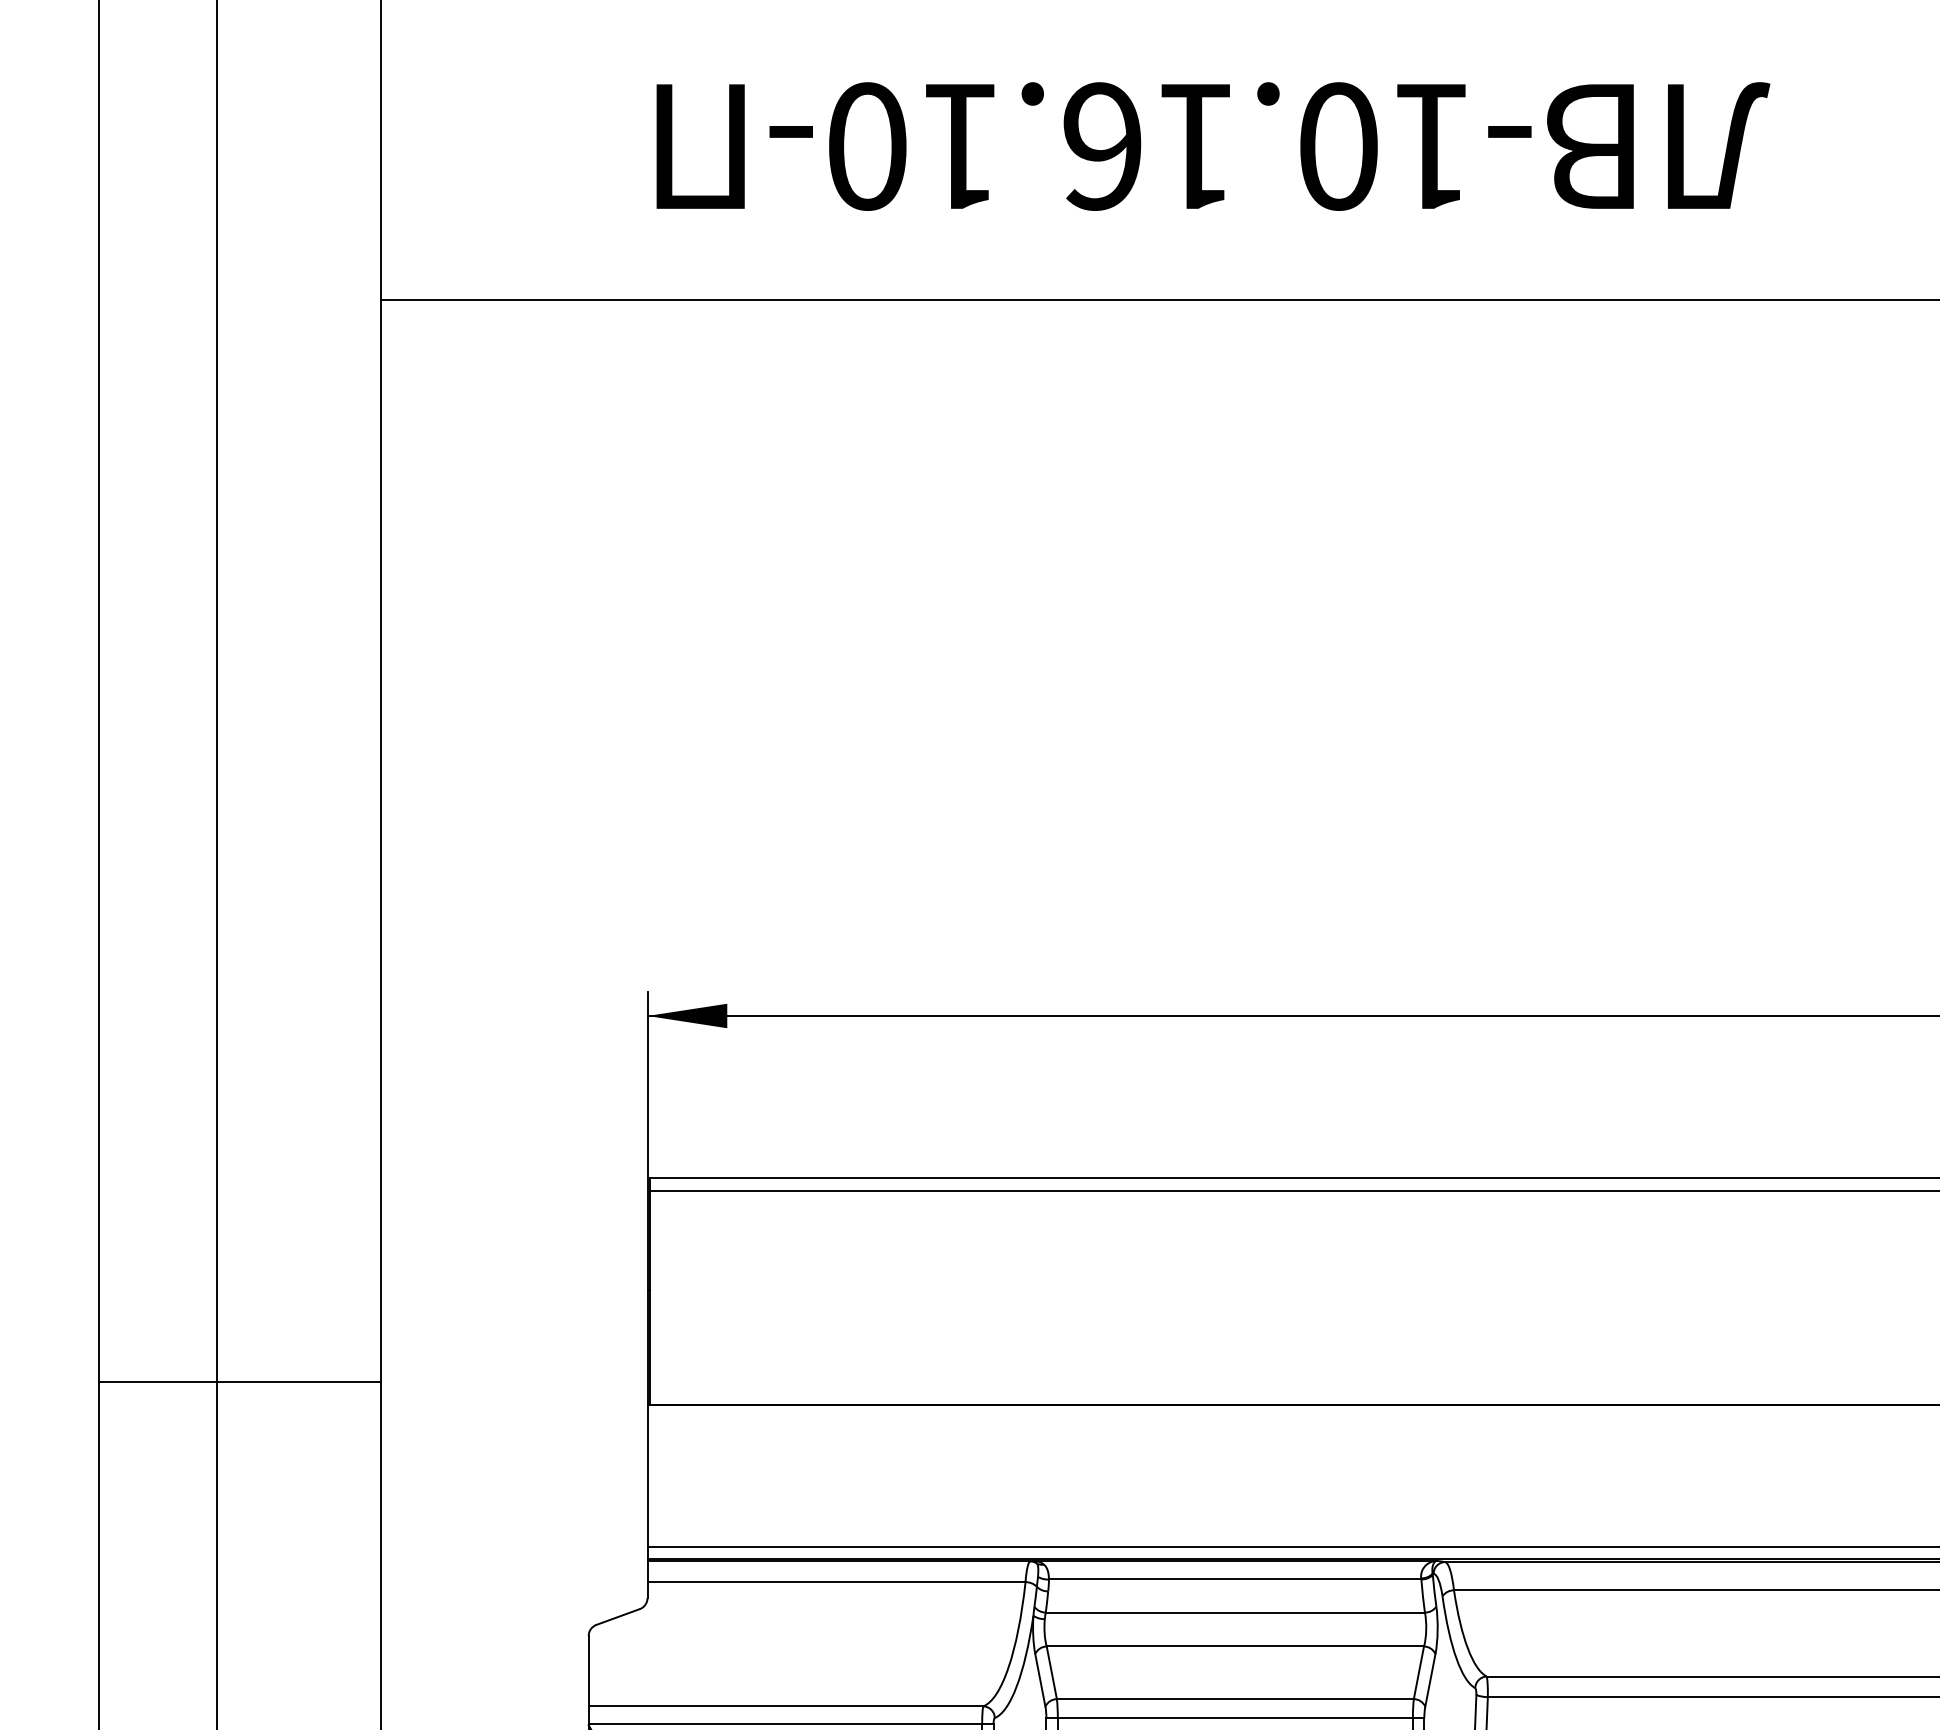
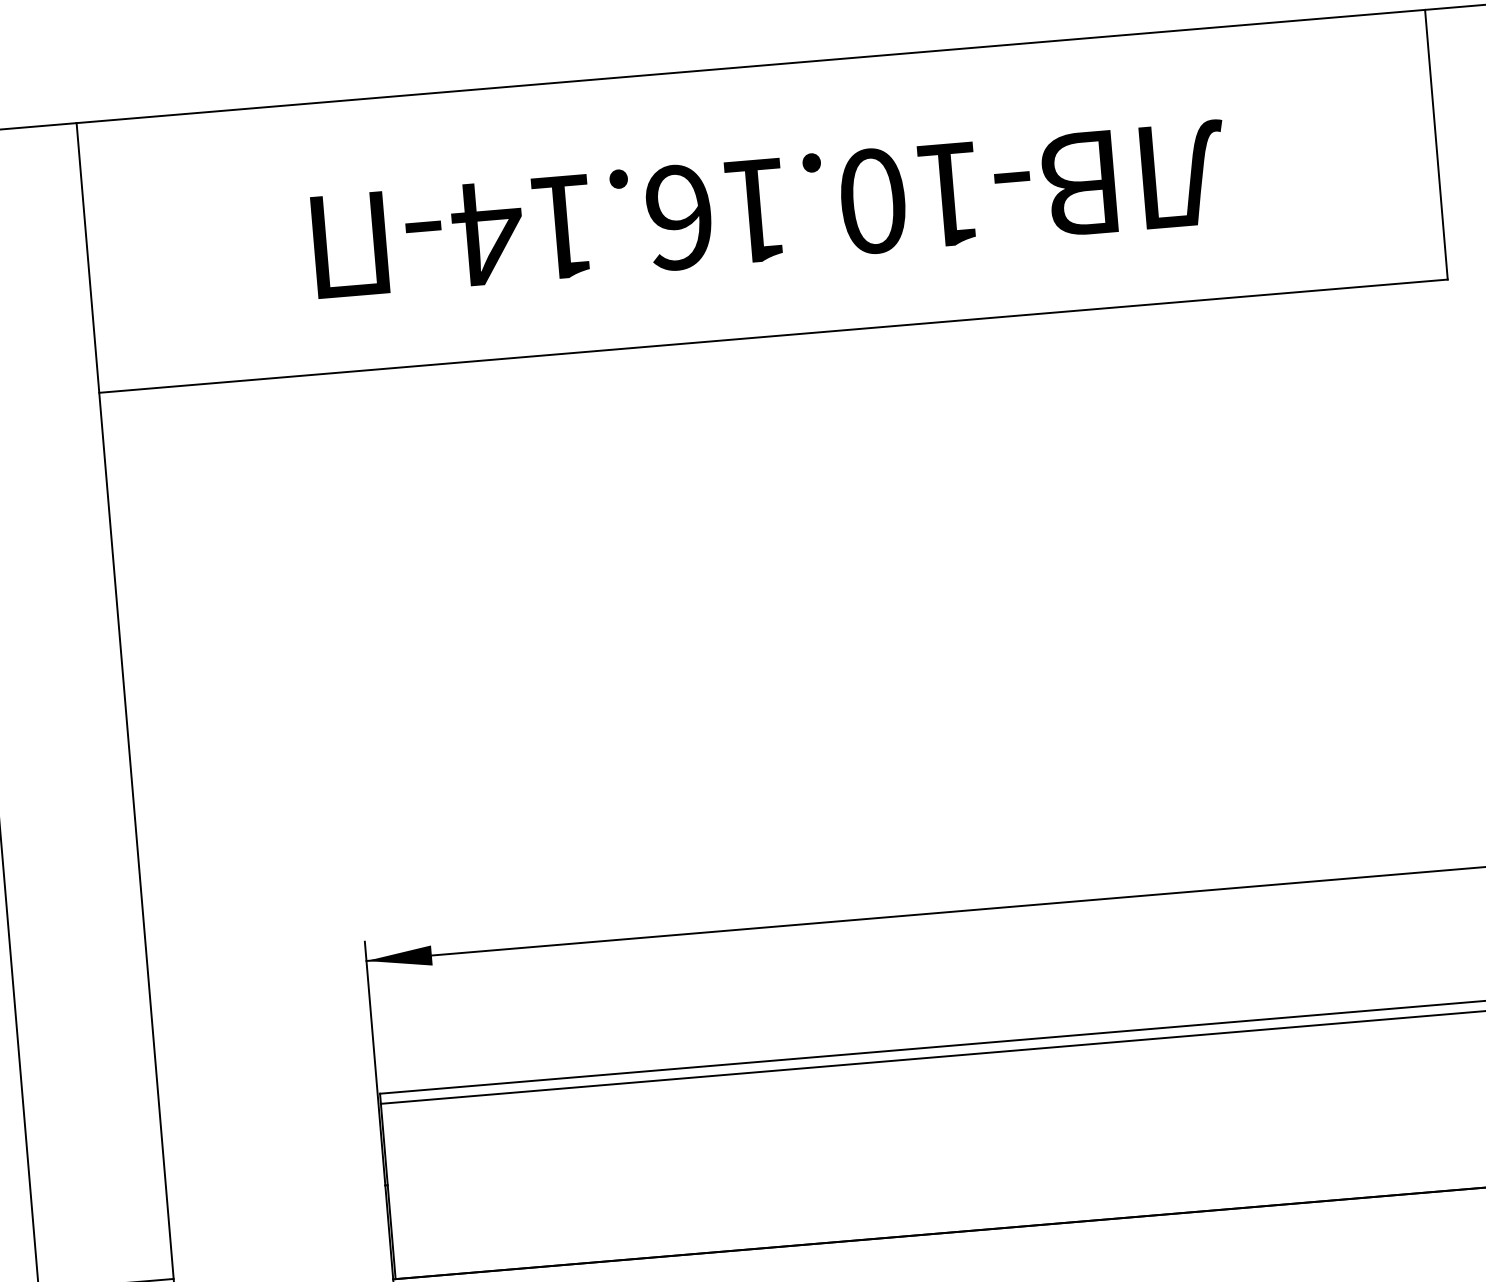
text: (868, 146) -> (487, 233), -10.16.10- -> -10.16.14-

